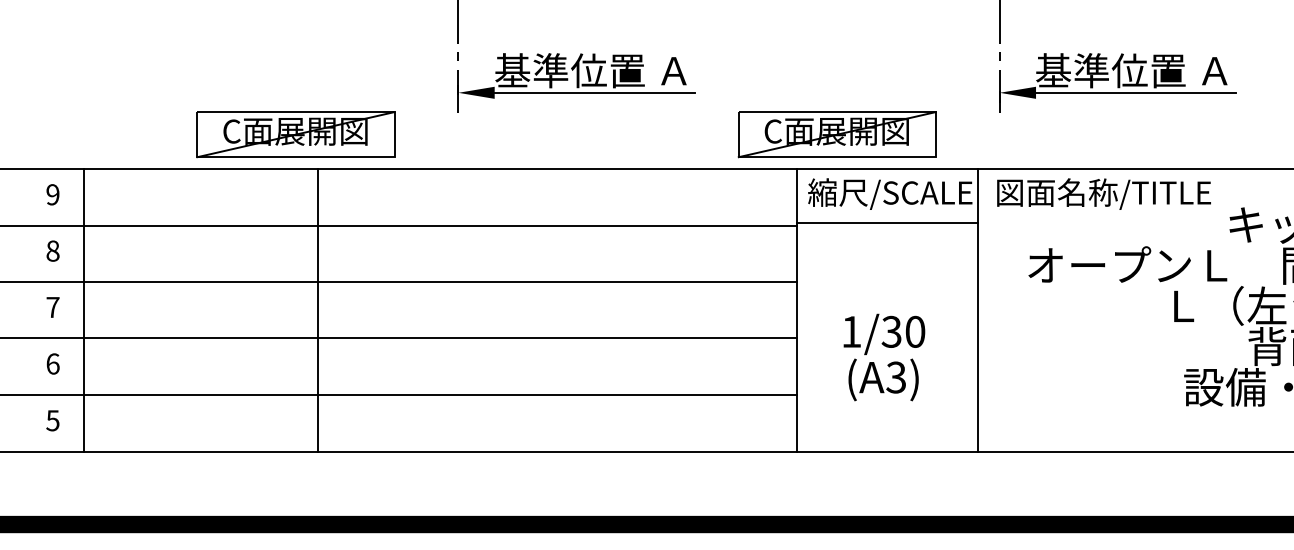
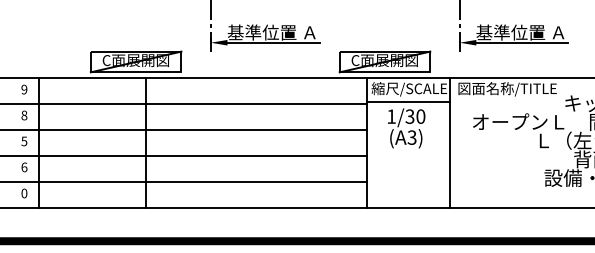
text: (53, 307) -> (24, 141), 7 -> 5
text: (884, 357) -> (406, 128), moved
text: (53, 420) -> (24, 193), 5 -> 0

